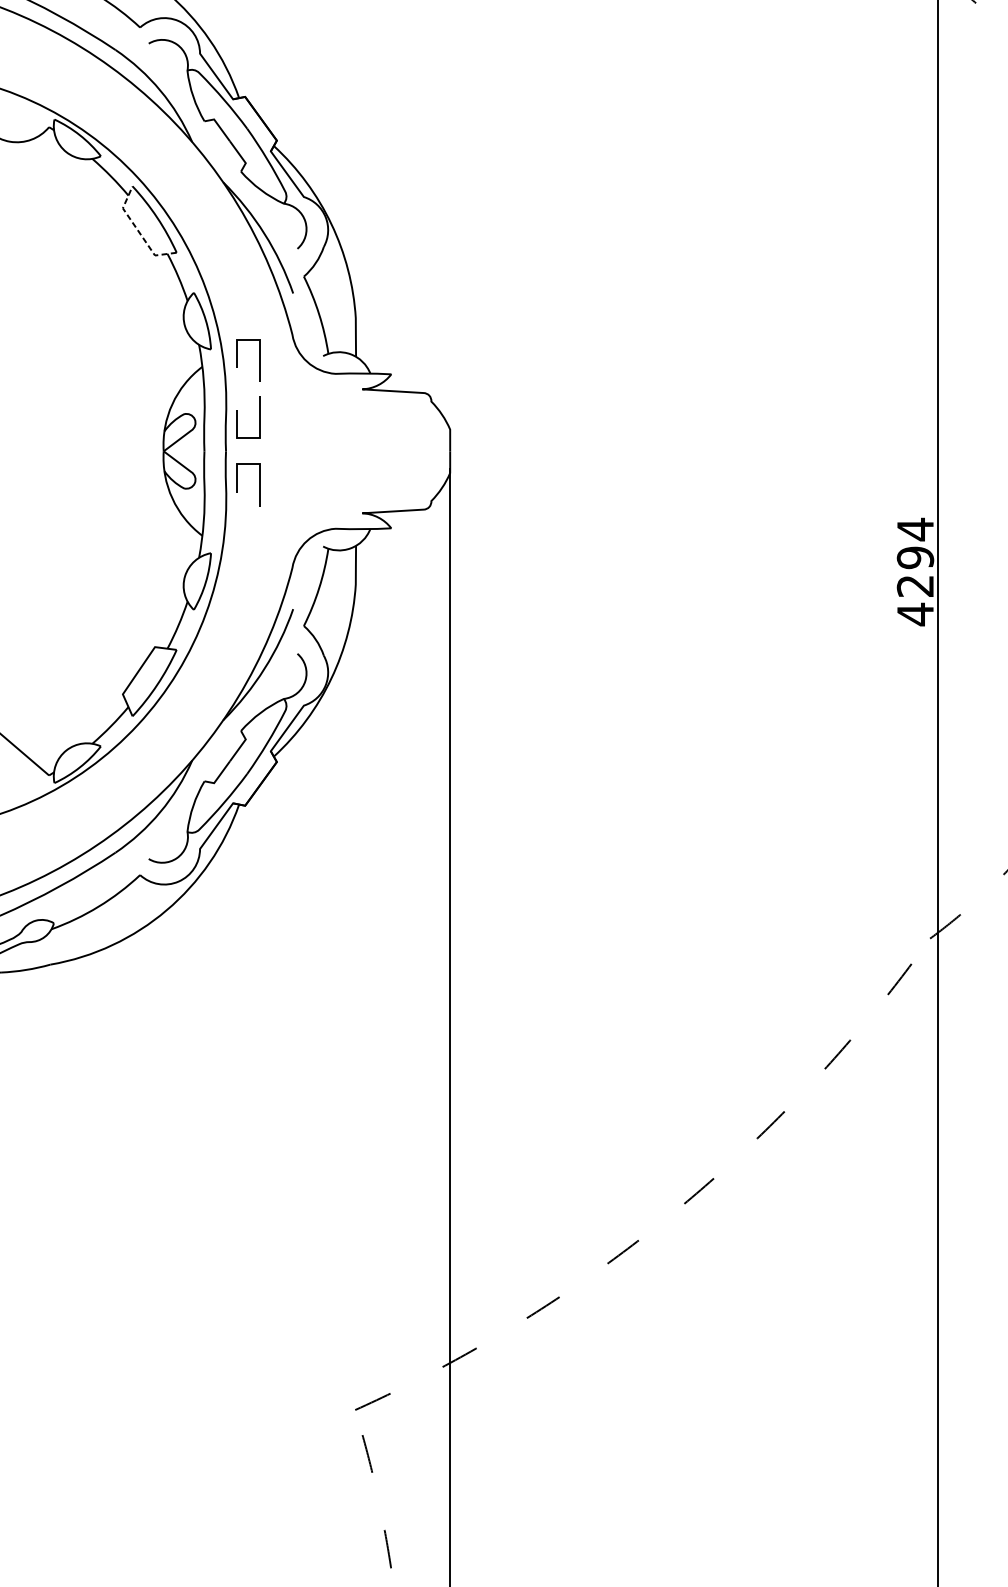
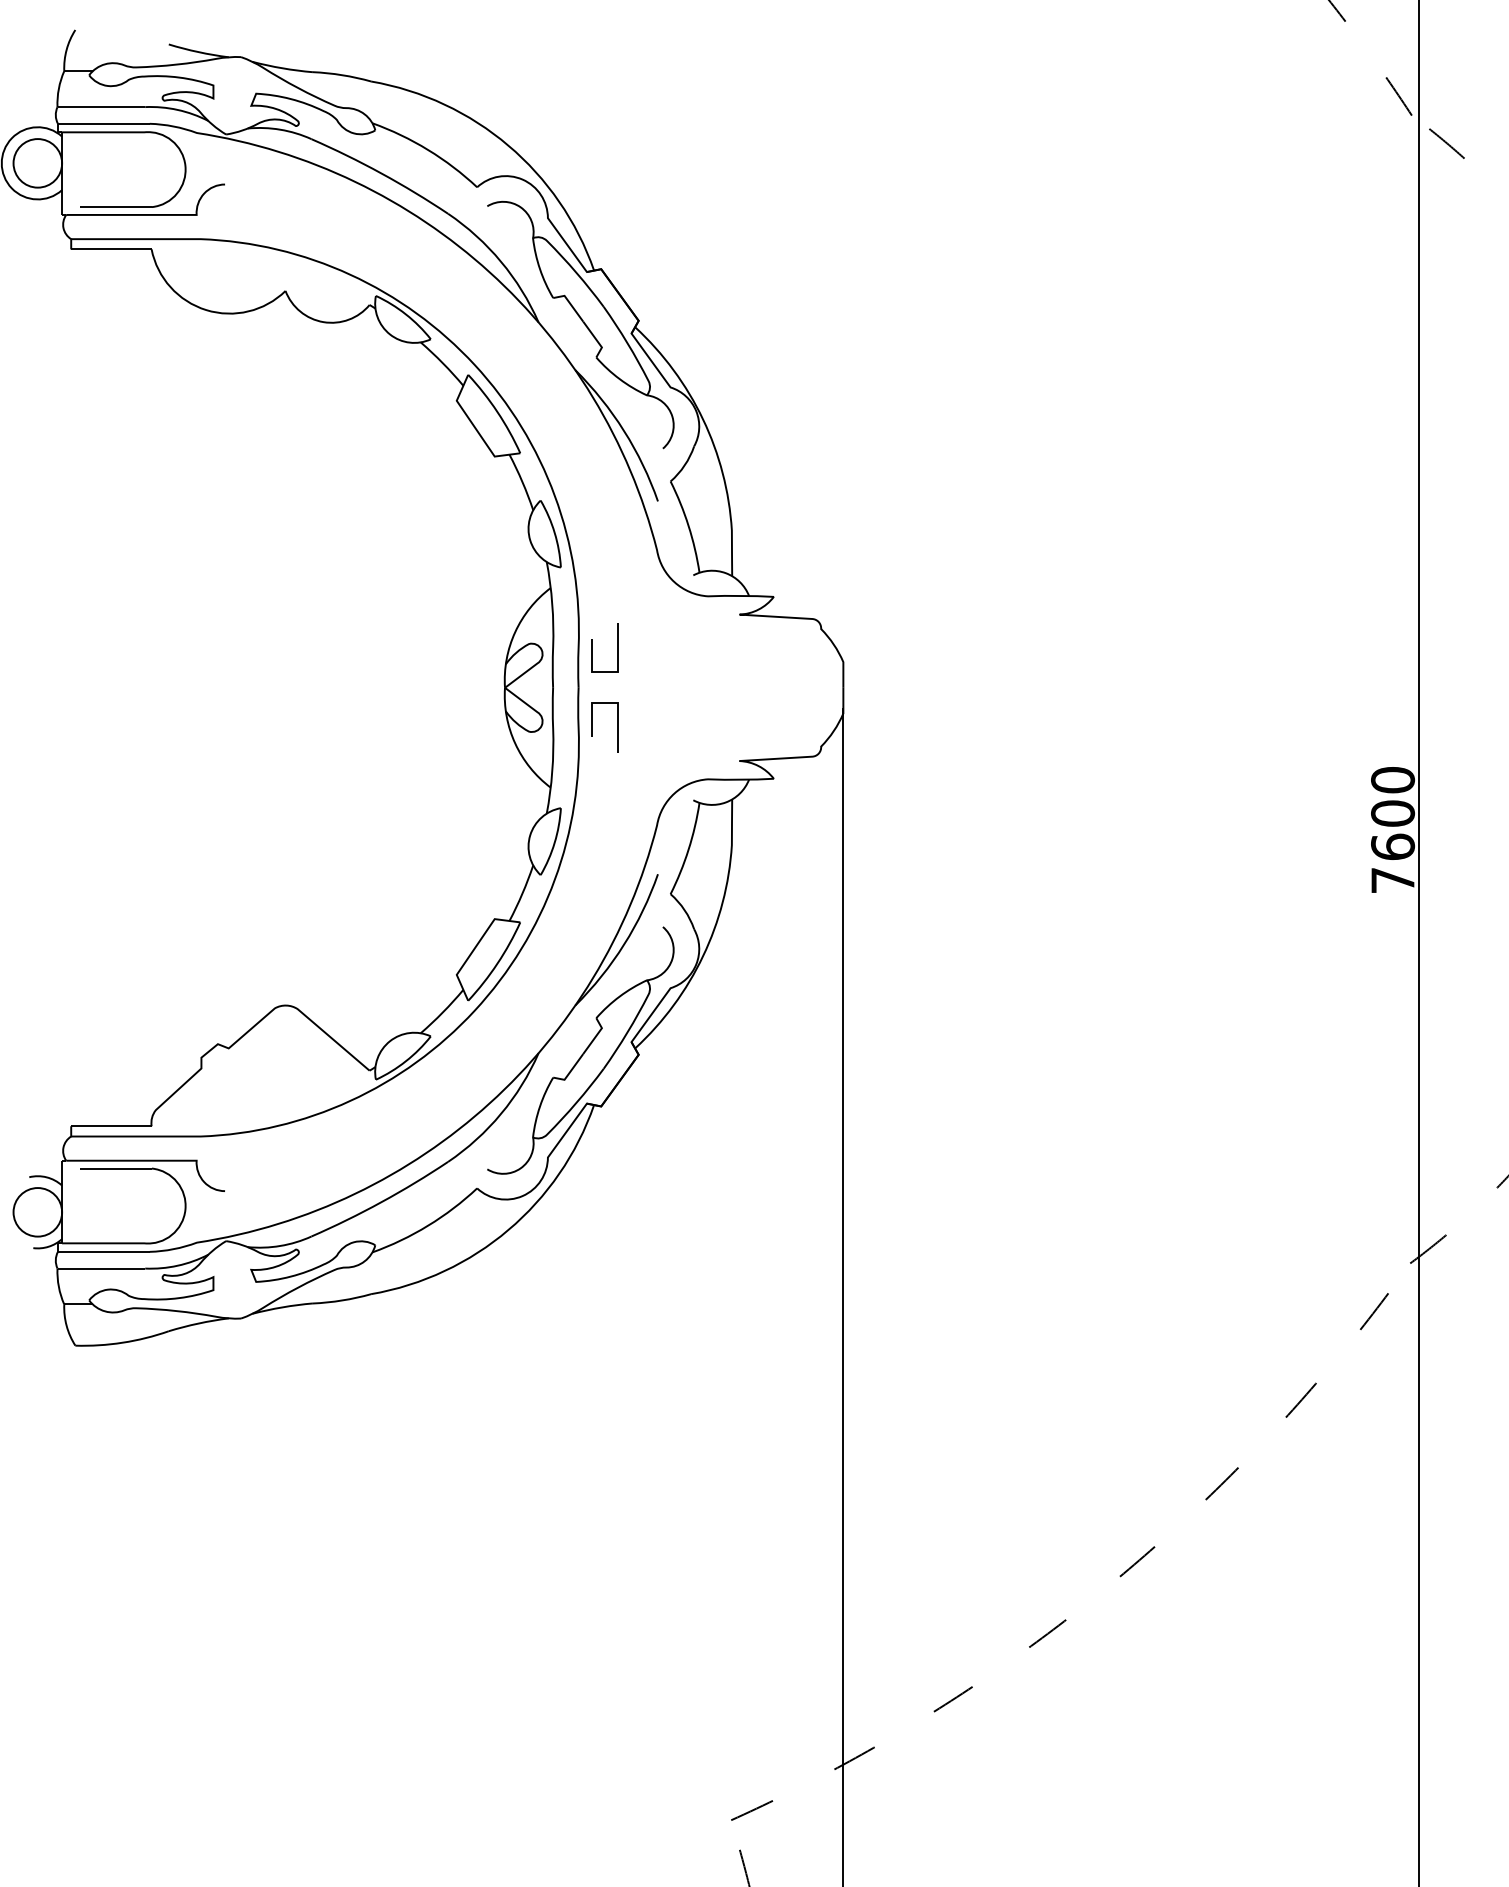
line: (137, 230) -> (474, 427), dashed -> solid
line: (237, 360) -> (592, 580), removed
text: (915, 572) -> (1393, 830), 4294 -> 7600

